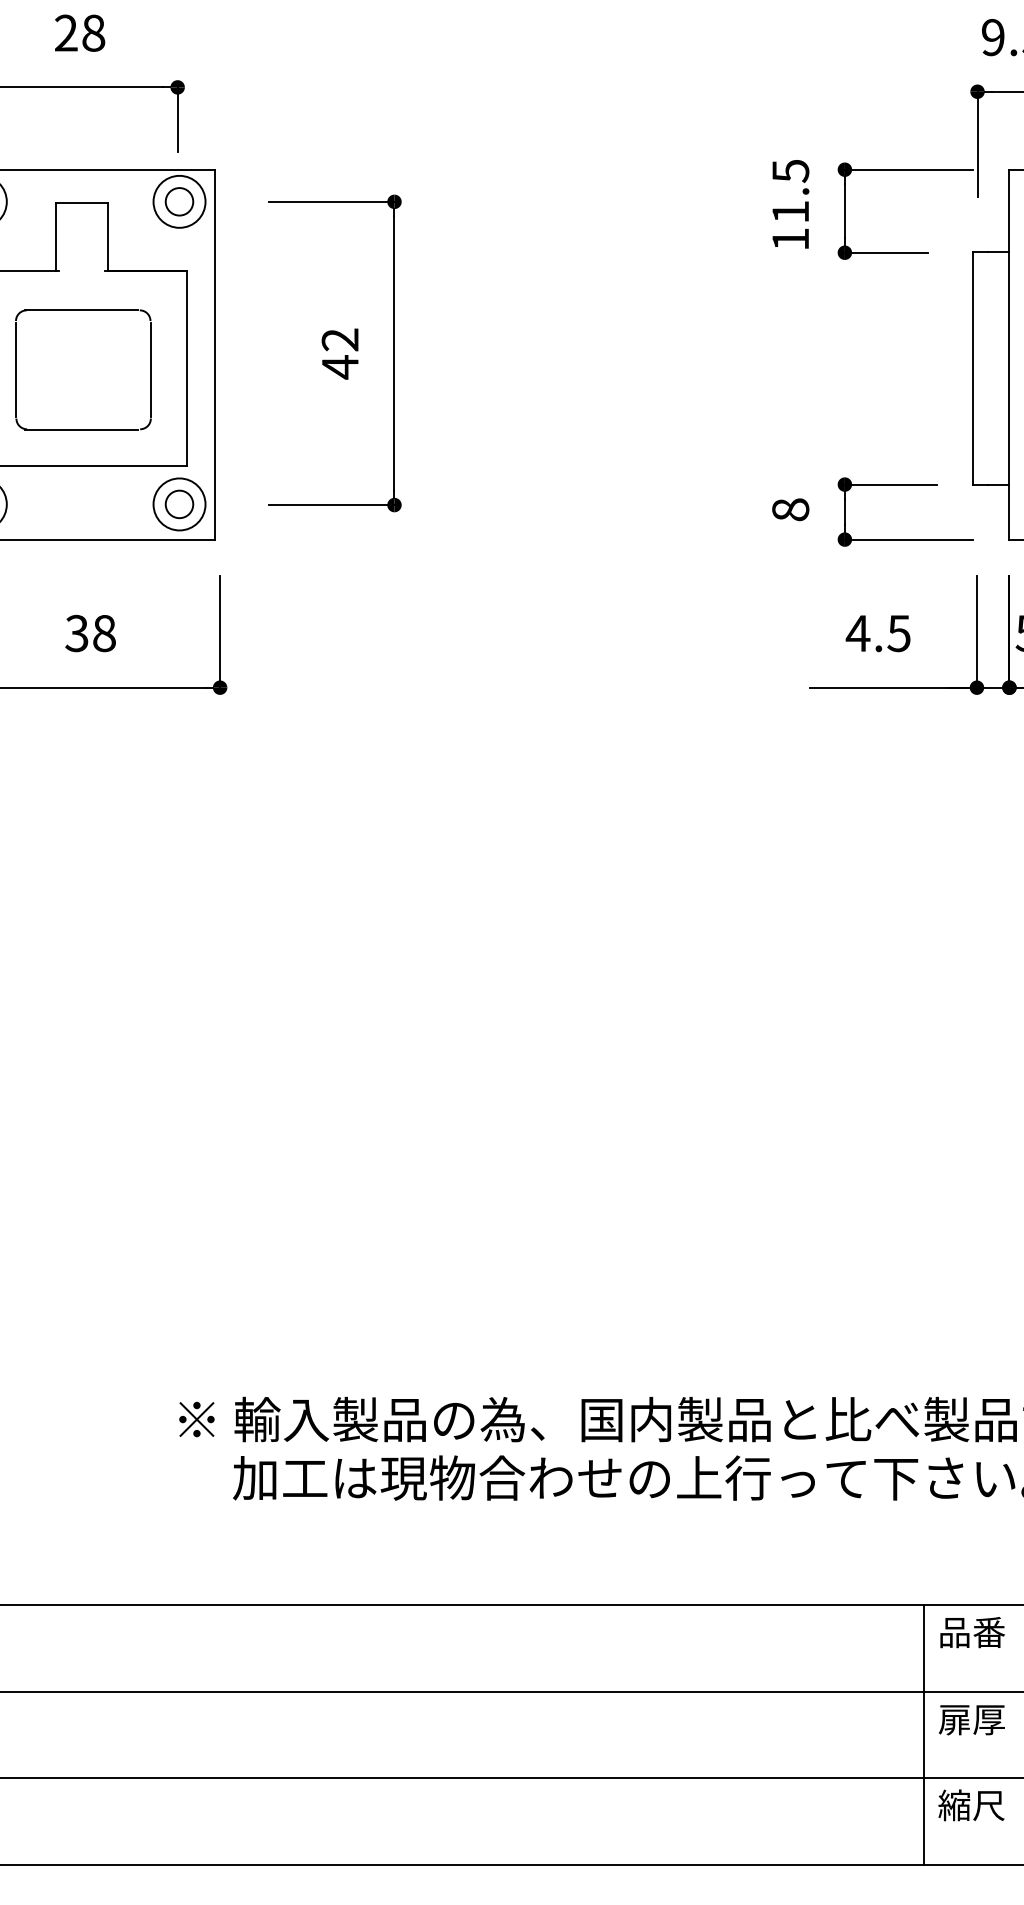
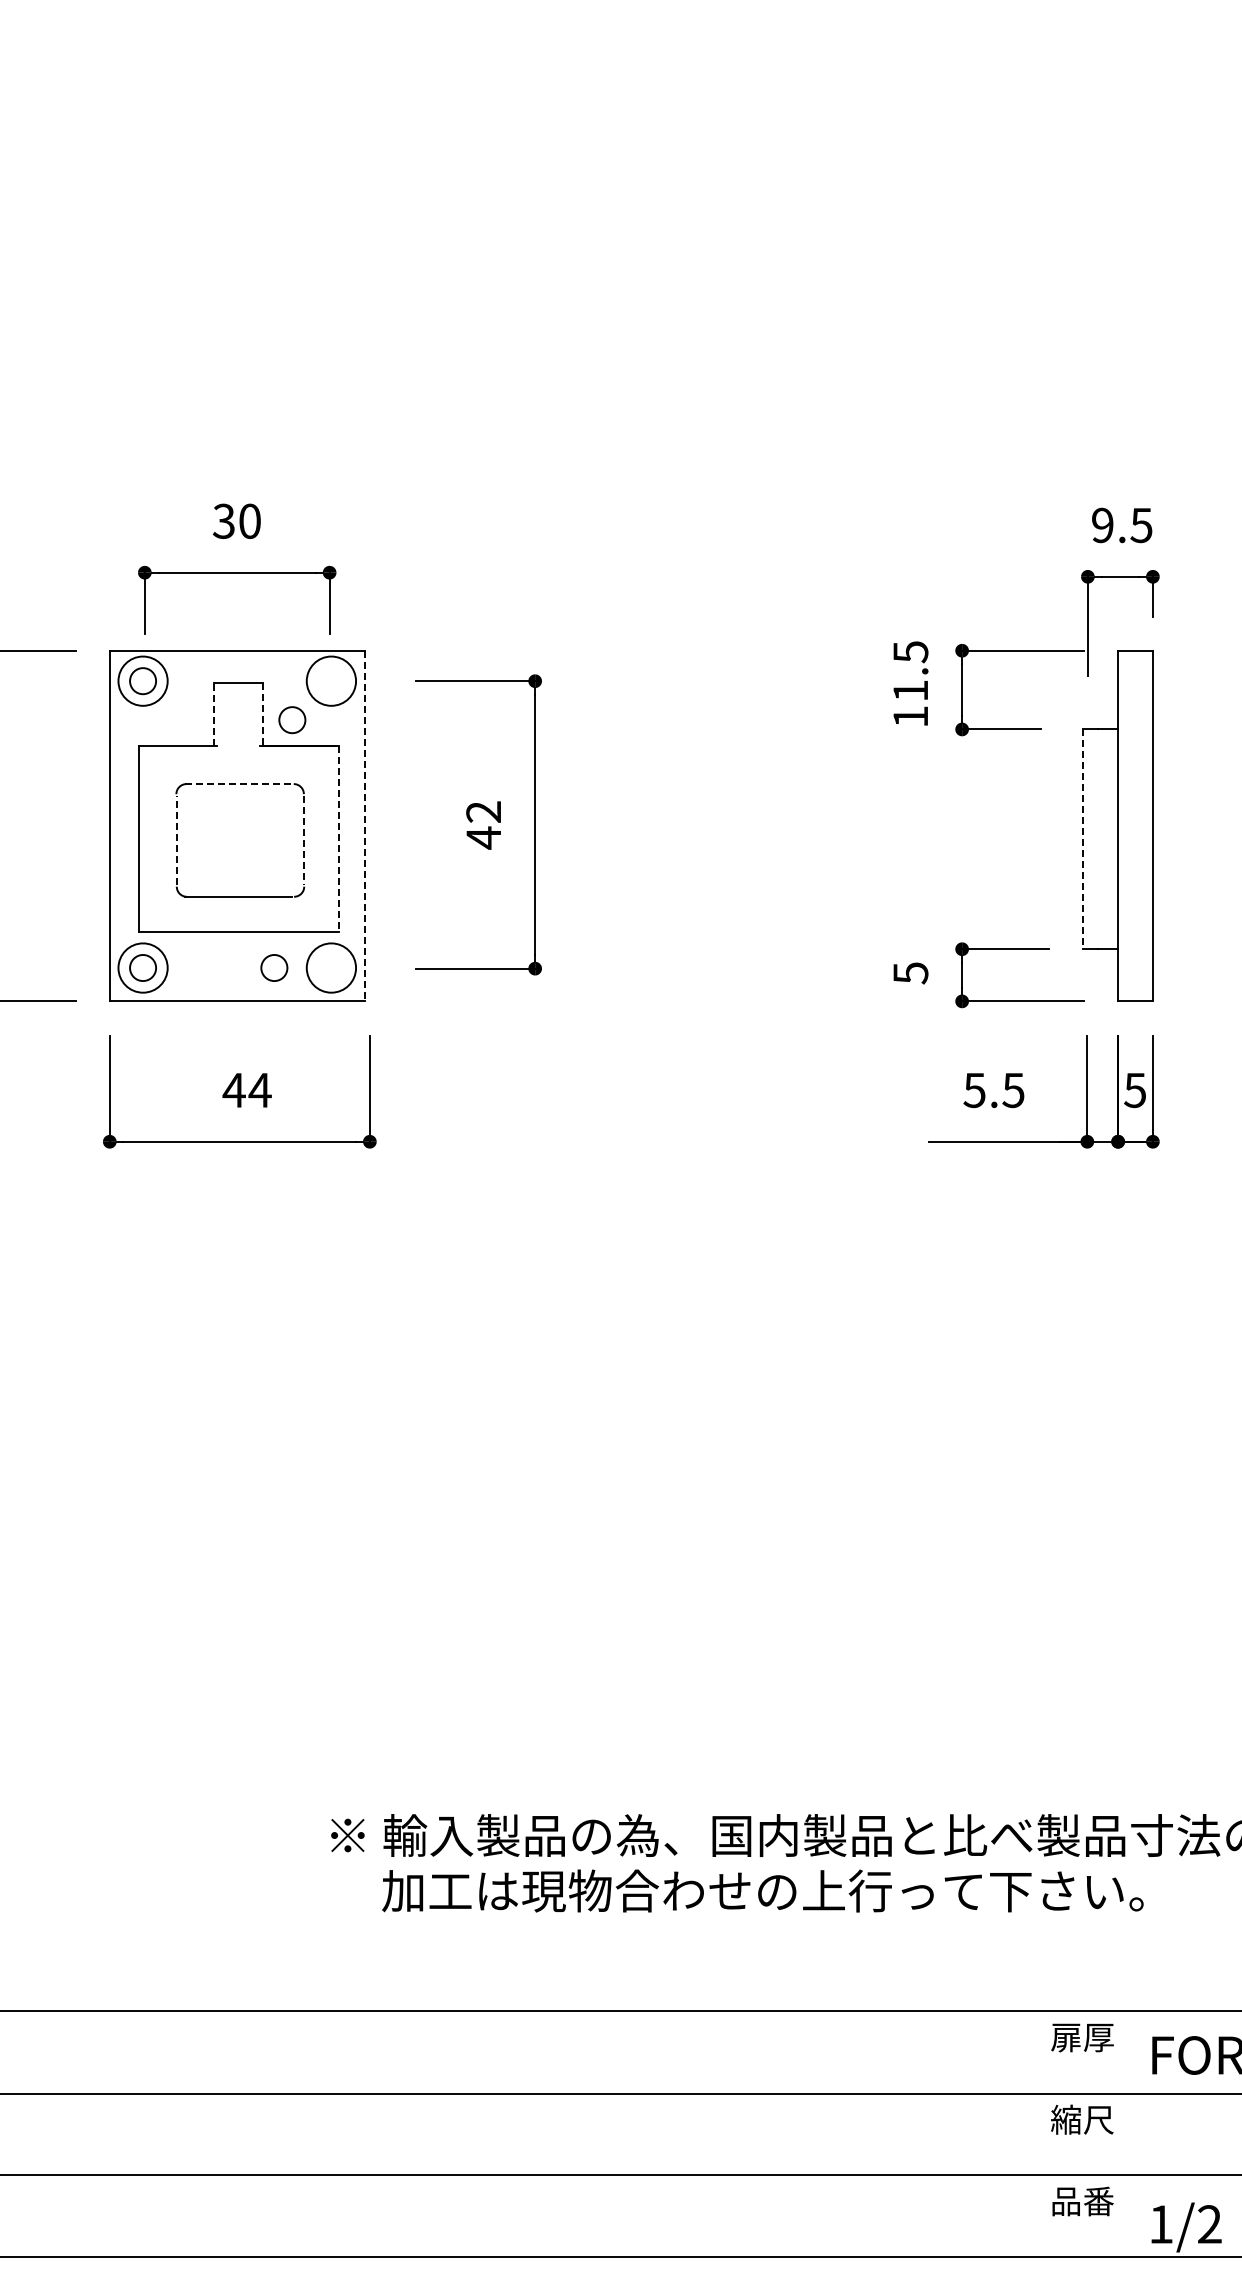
text: (79, 32) -> (236, 520), 28 -> 30
part: (179, 202) -> (292, 720), moved
line: (56, 236) -> (214, 714), solid -> dashed
line: (107, 236) -> (263, 714), solid -> dashed
line: (81, 310) -> (238, 784), solid -> dashed
line: (214, 355) -> (364, 826), solid -> dashed
line: (187, 368) -> (338, 839), solid -> dashed
line: (972, 368) -> (1083, 839), solid -> dashed
line: (16, 369) -> (176, 840), solid -> dashed
line: (151, 369) -> (304, 840), solid -> dashed
part: (179, 503) -> (274, 967), moved
text: (790, 510) -> (910, 973), 8 -> 5
text: (89, 633) -> (246, 1090), 38 -> 44
text: (857, 633) -> (974, 1090), 4.5 -> 5.5
text: (971, 1632) -> (1082, 2037), 品番 -> 扉厚
text: (971, 1719) -> (1082, 2119), 扉厚 -> 縮尺
line: (924, 1734) -> (1037, 2134), removed
text: (970, 1805) -> (1081, 2201), 縮尺 -> 品番

